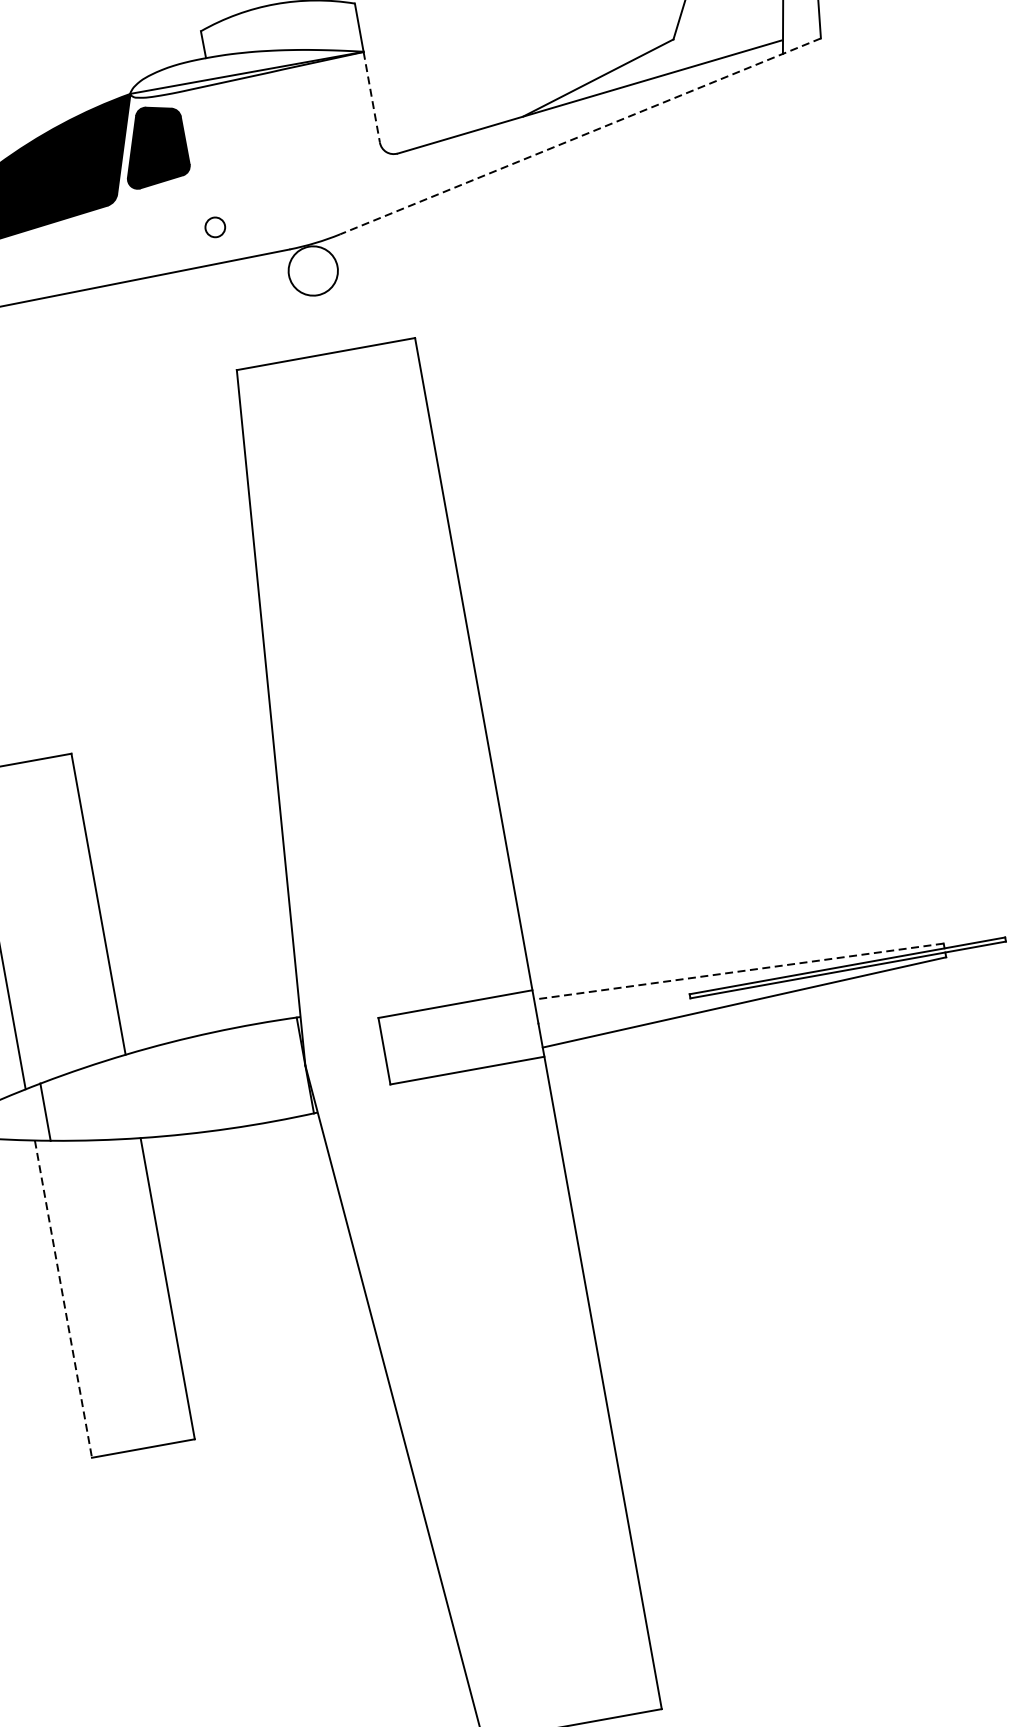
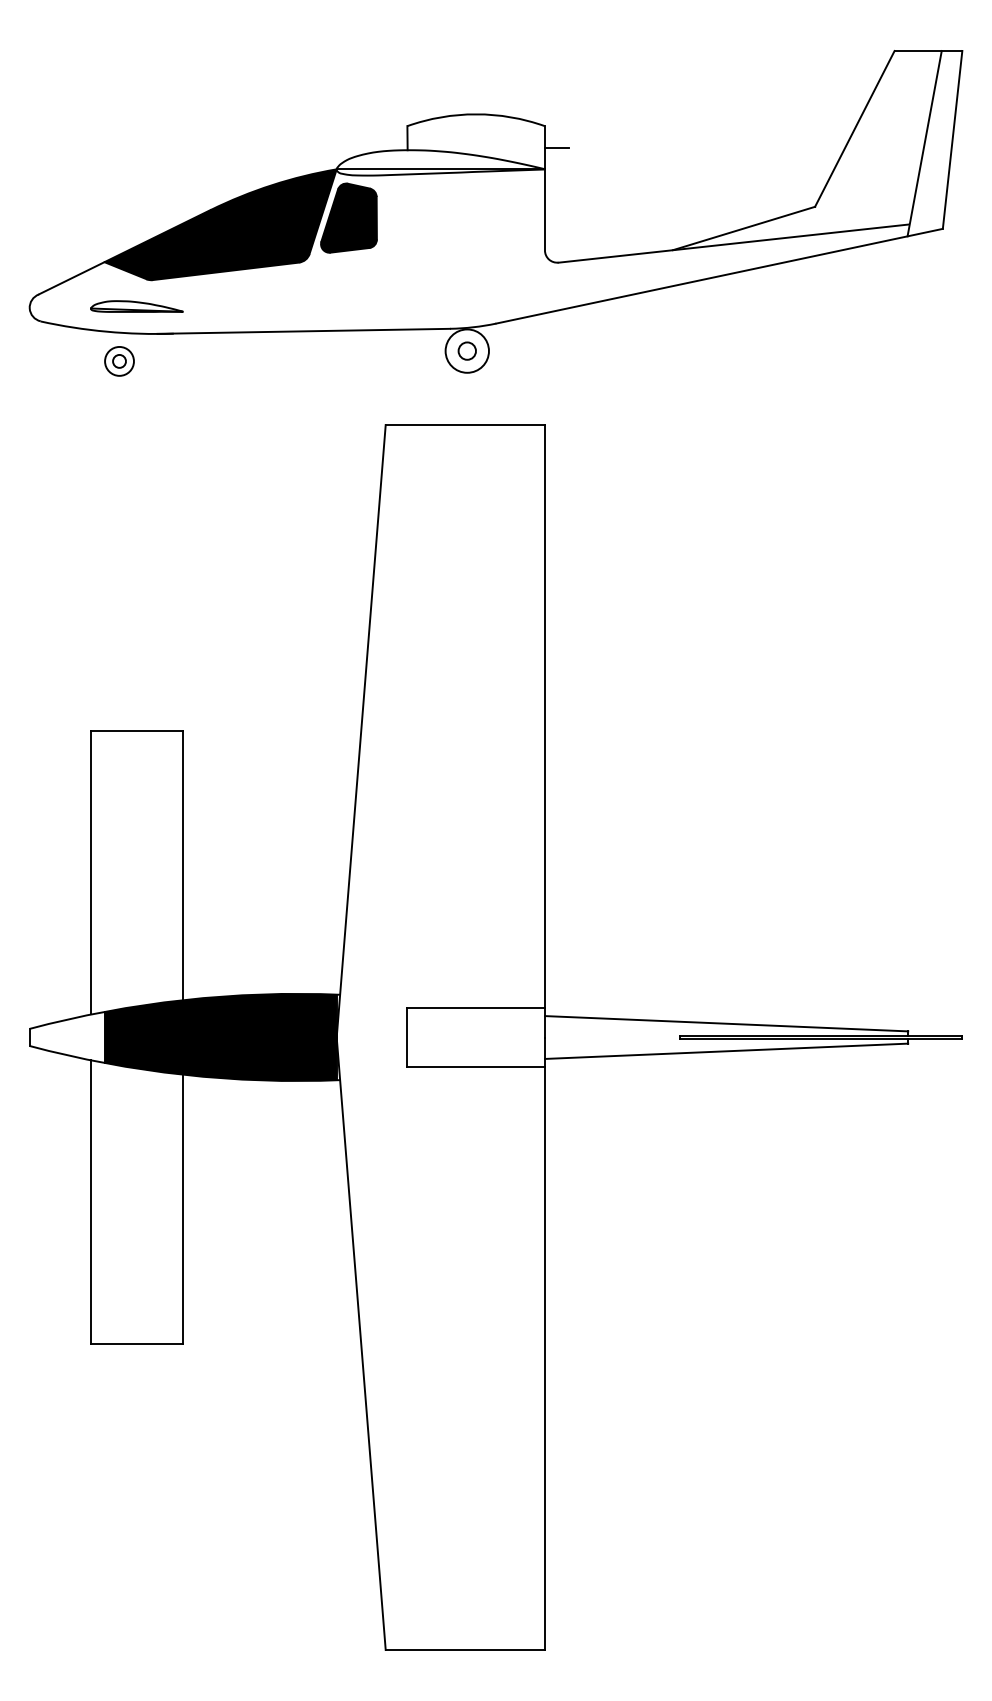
line: (372, 25) -> (556, 147), added
line: (371, 96) -> (544, 209), dashed -> solid
line: (580, 136) -> (719, 276), dashed -> solid
circle: (214, 226) -> (466, 350), moved
line: (738, 971) -> (726, 1023), dashed -> solid
fill: (175, 1088) -> (220, 1037), added
line: (63, 1299) -> (90, 1202), dashed -> solid

